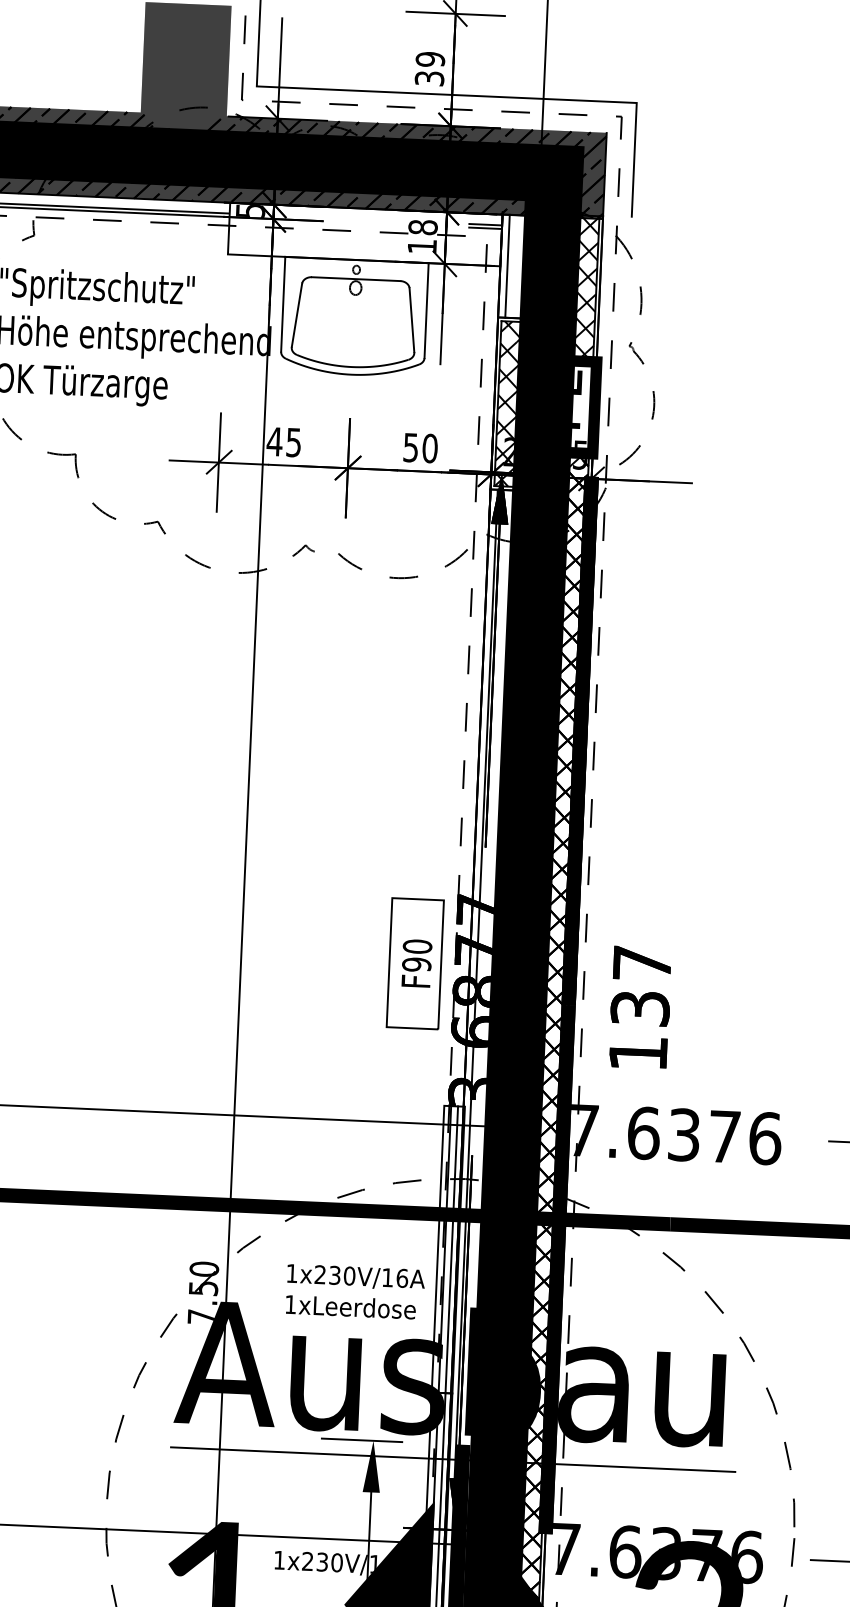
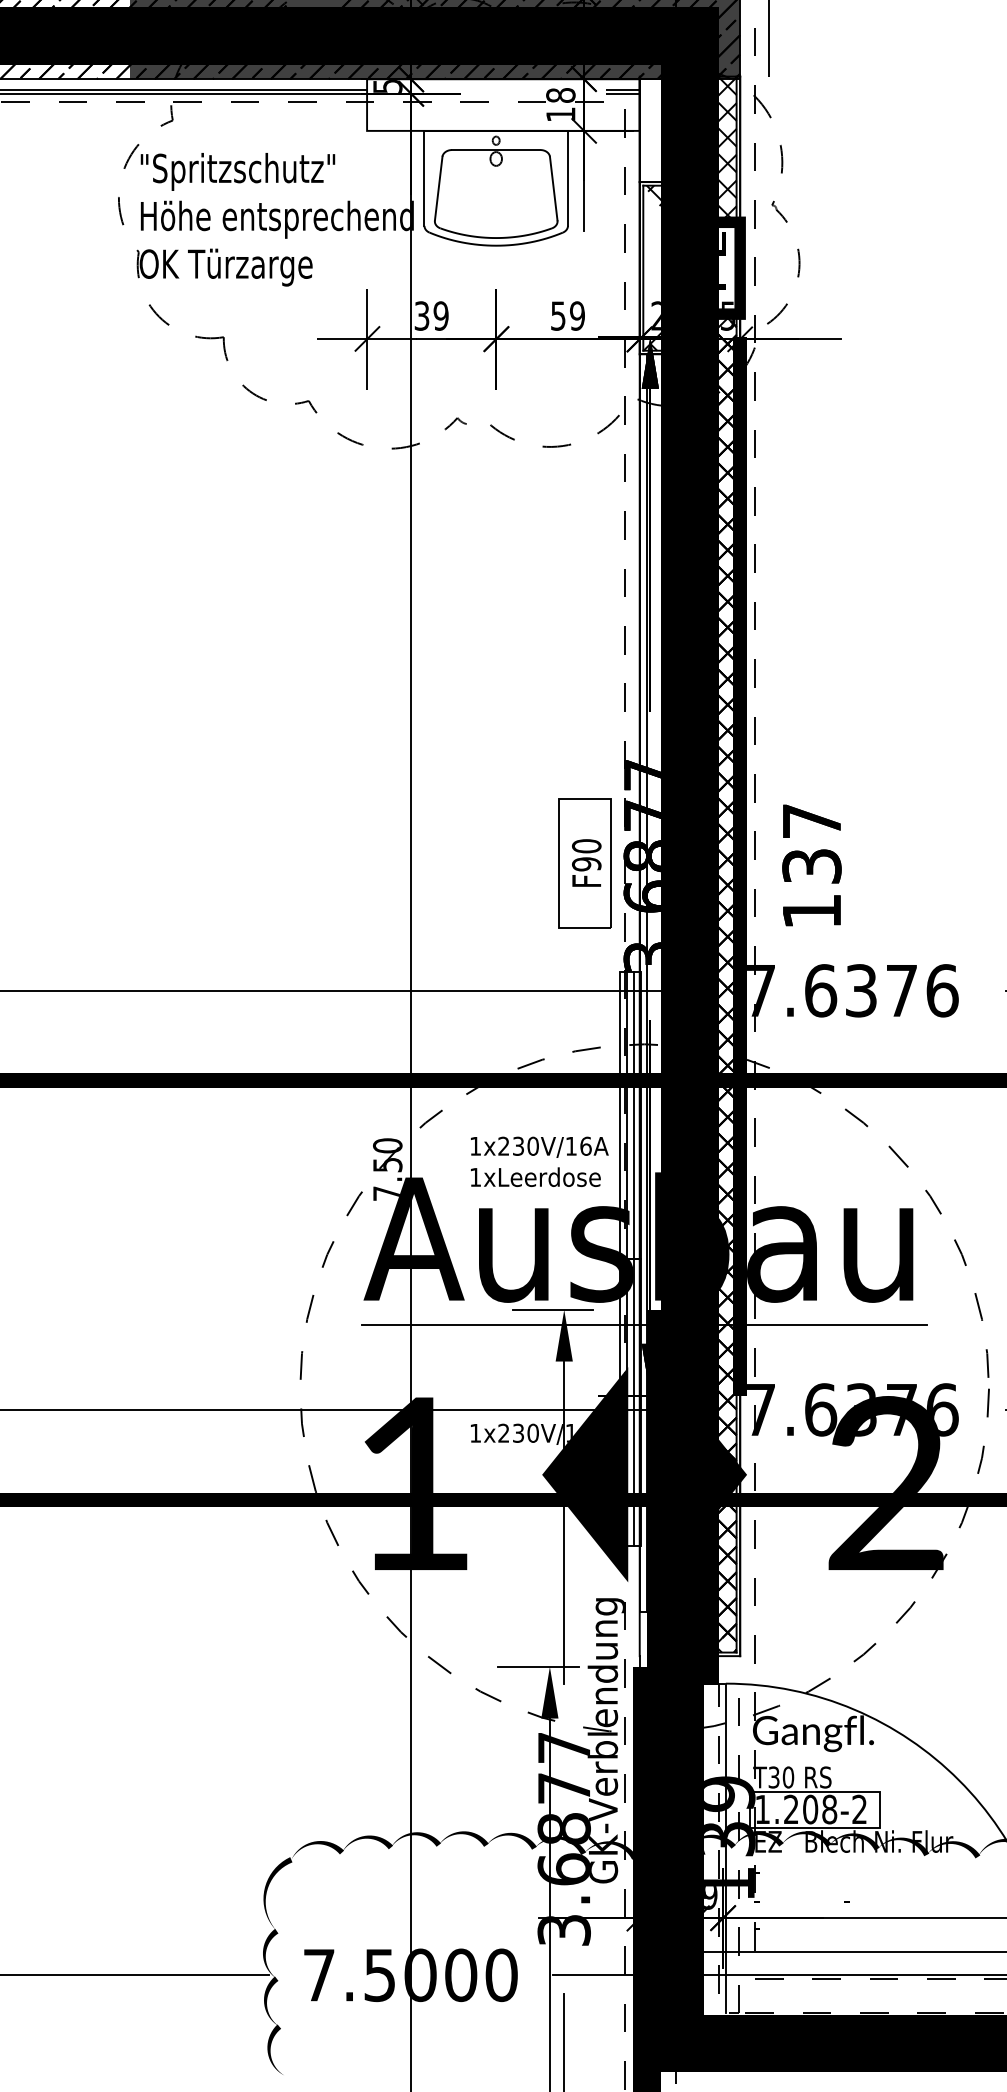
line: (507, 266) -> (646, 130), removed
hatch: (512, 403) -> (657, 267), removed
text: (284, 441) -> (431, 315), 45 -> 39
text: (430, 447) -> (577, 315), 50 -> 59
part: (414, 963) -> (584, 863), moved

